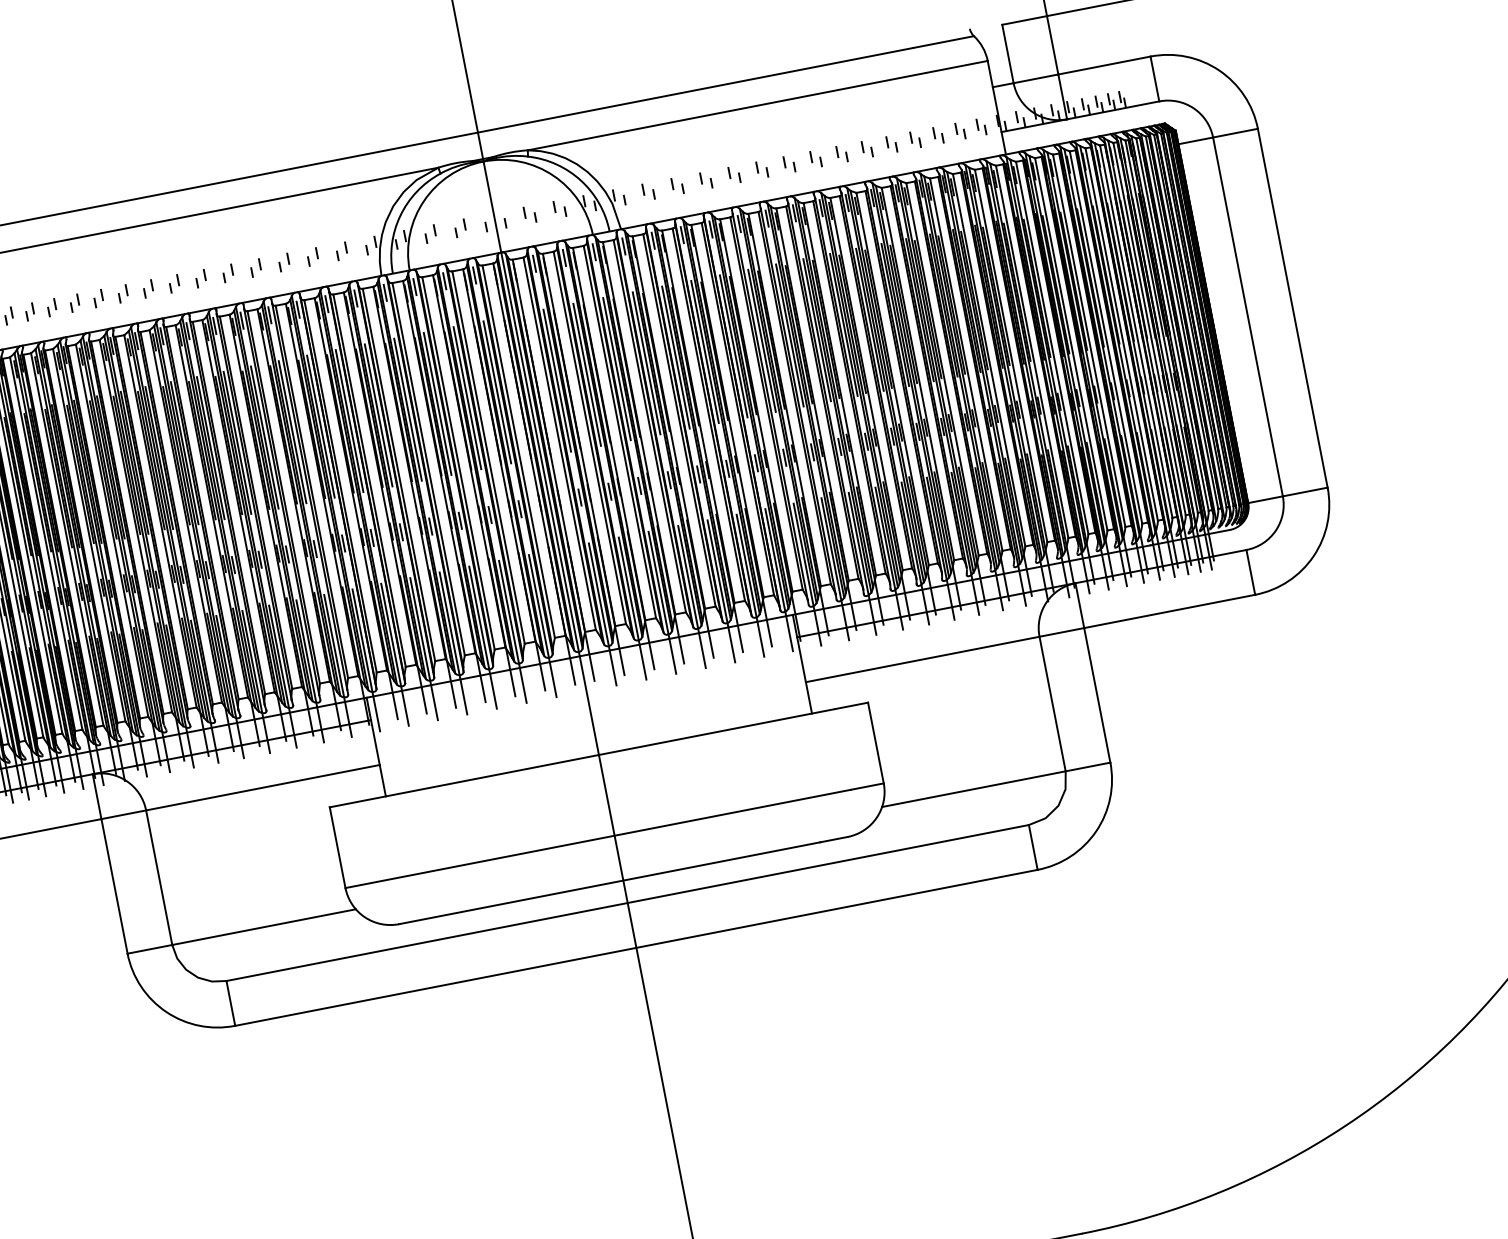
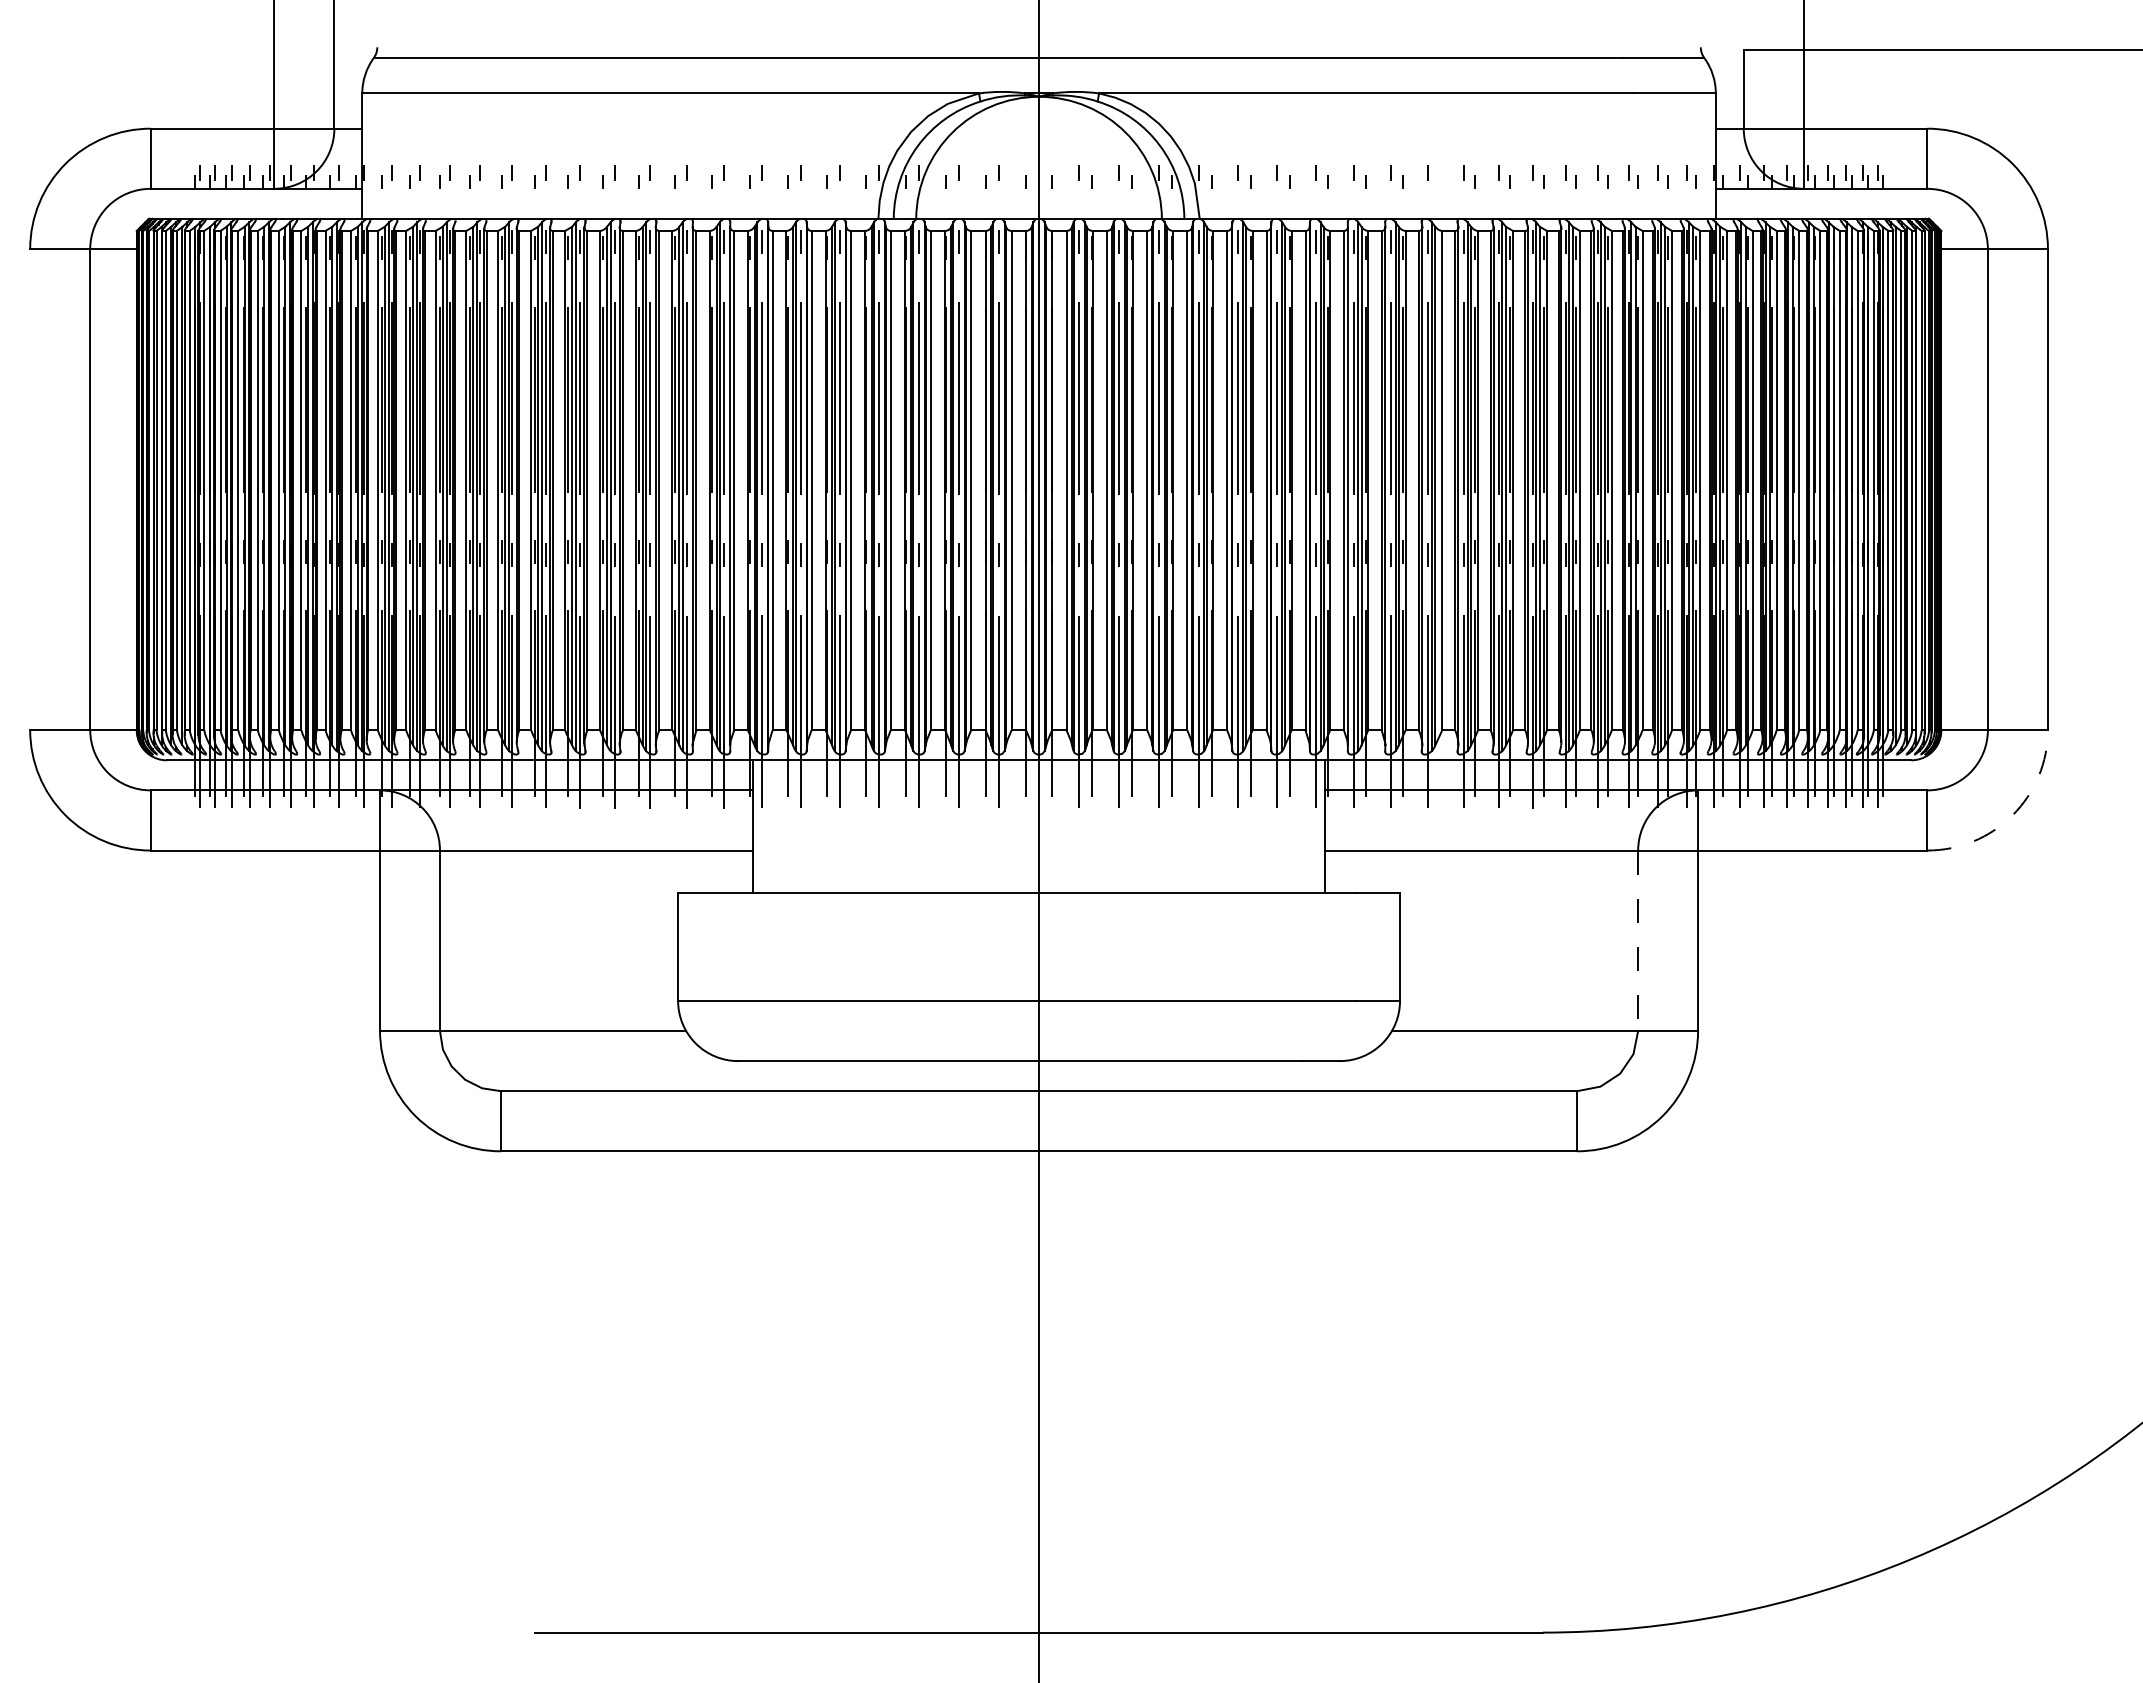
line: (838, 394) -> (1439, 486), removed
arc: (1313, 556) -> (2012, 815), solid -> dashed
line: (1052, 704) -> (1638, 941), solid -> dashed

